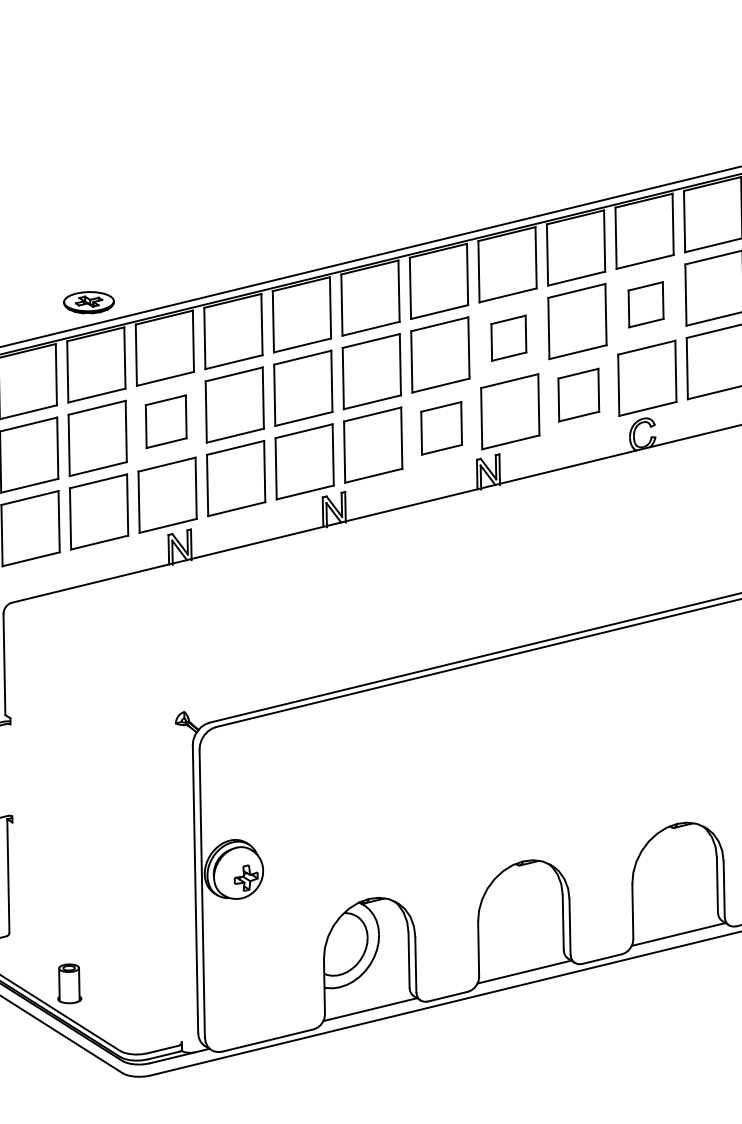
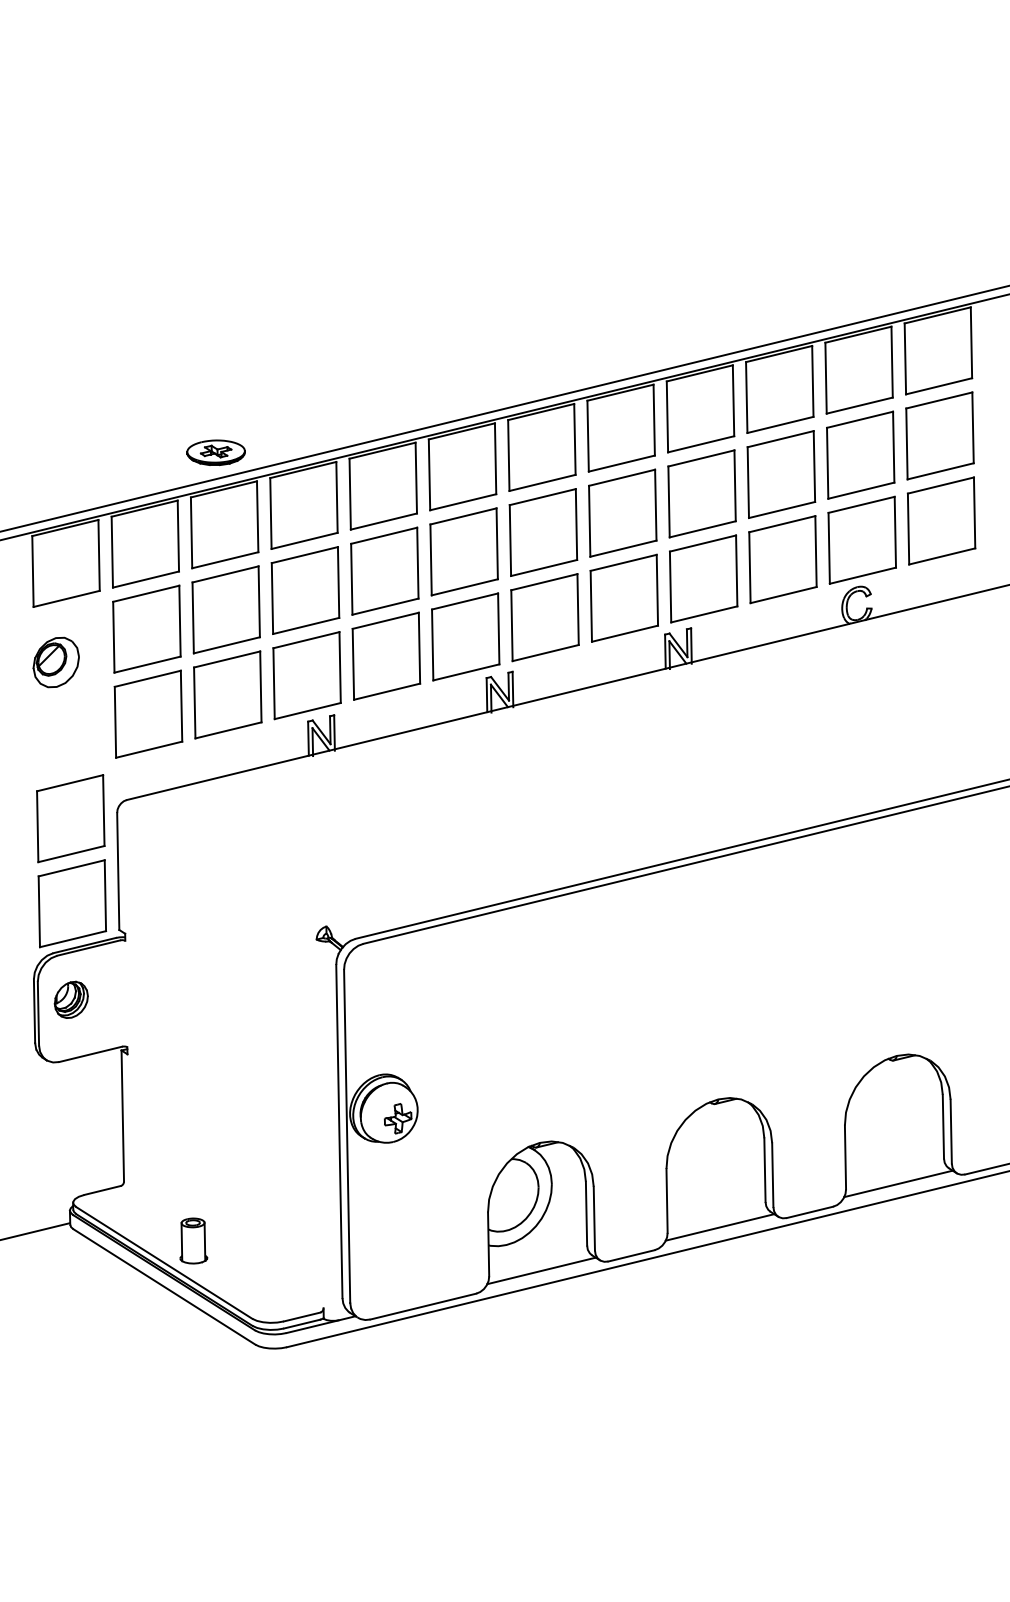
part: (645, 304) -> (860, 454), size x1.67
part: (508, 337) -> (701, 493), size x1.67
part: (578, 394) -> (782, 559), size x1.43
part: (166, 421) -> (305, 590), size x1.43
part: (441, 427) -> (623, 597), size x1.43

